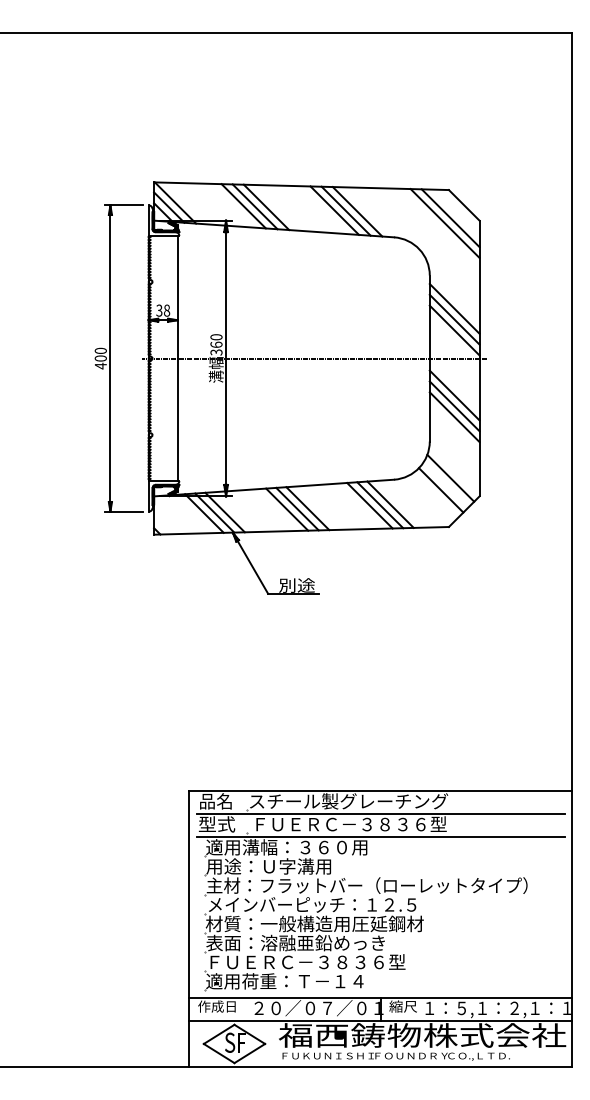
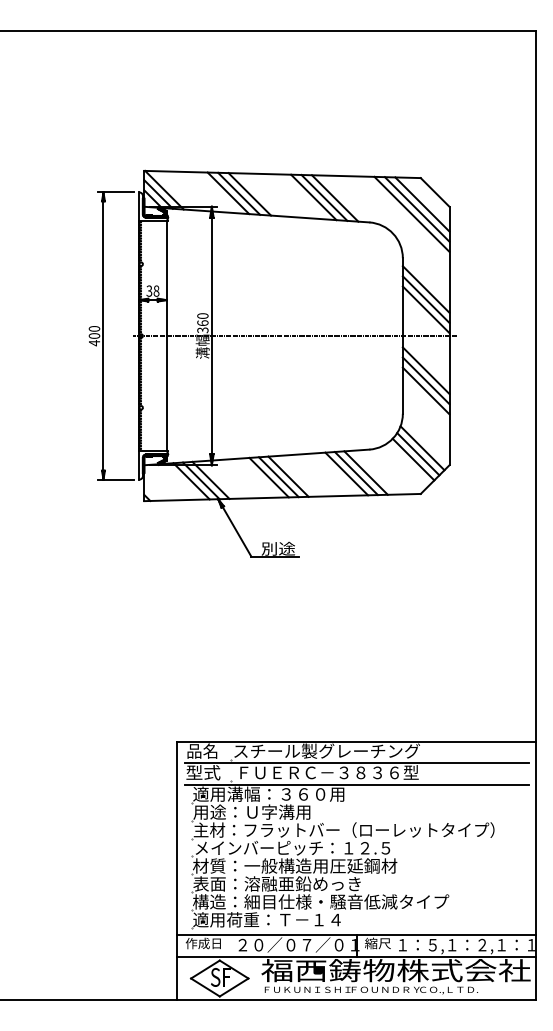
line: (439, 227) -> (411, 213), added
line: (446, 484) -> (418, 454), added
text: (343, 961) -> (321, 901), ＦＵＥＲＣ－３８３６型 -> 構造：細目仕様・騒音低減タイプ

